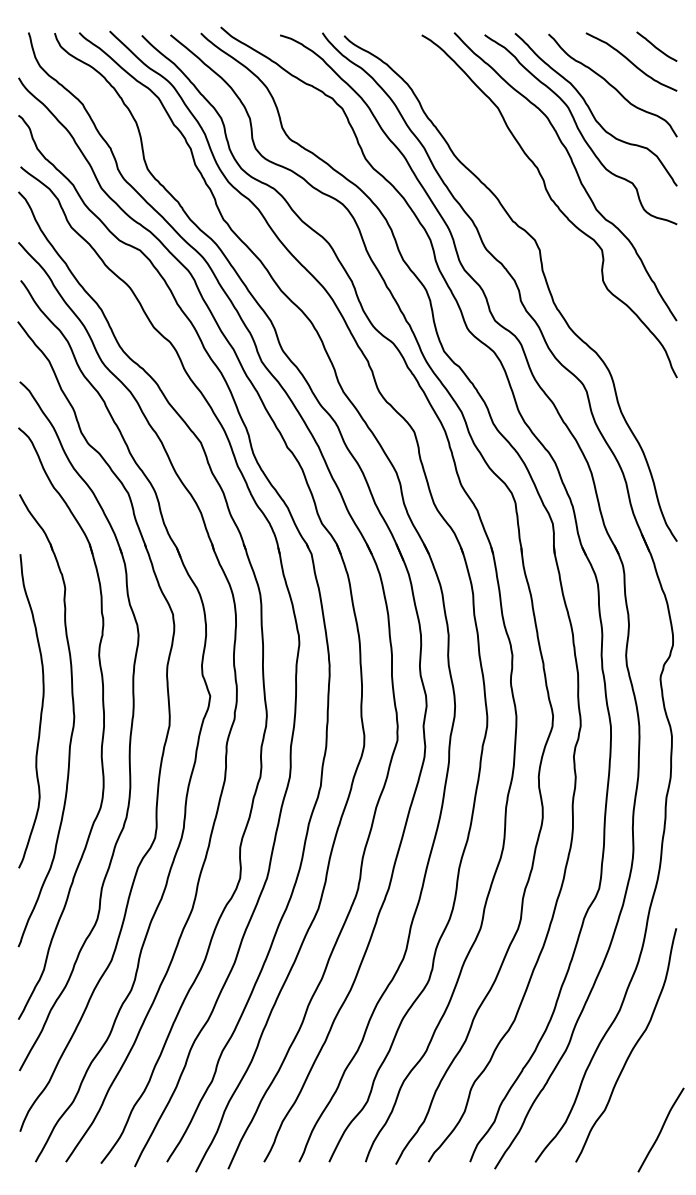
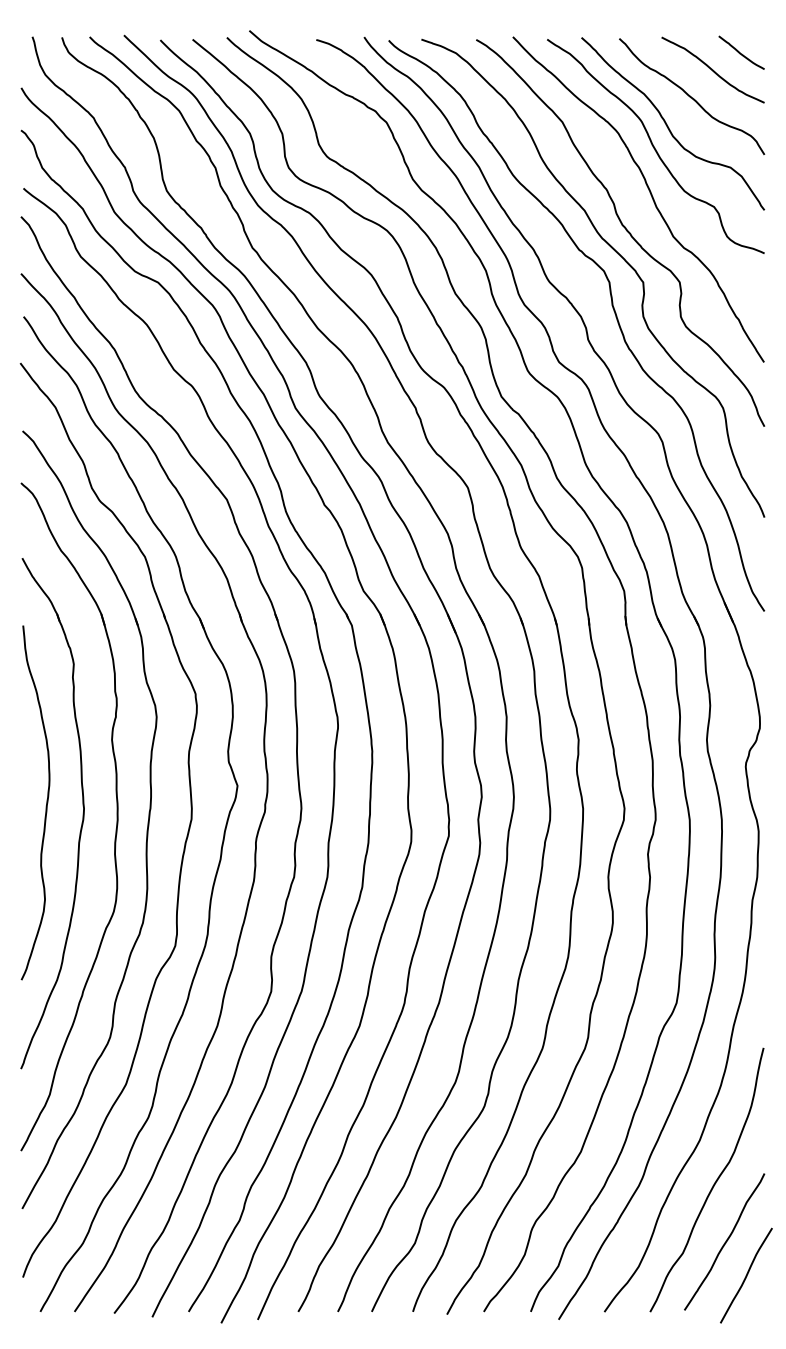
curve: (545, 224) -> (616, 253), added
curve: (642, 1099) -> (725, 1241), added

